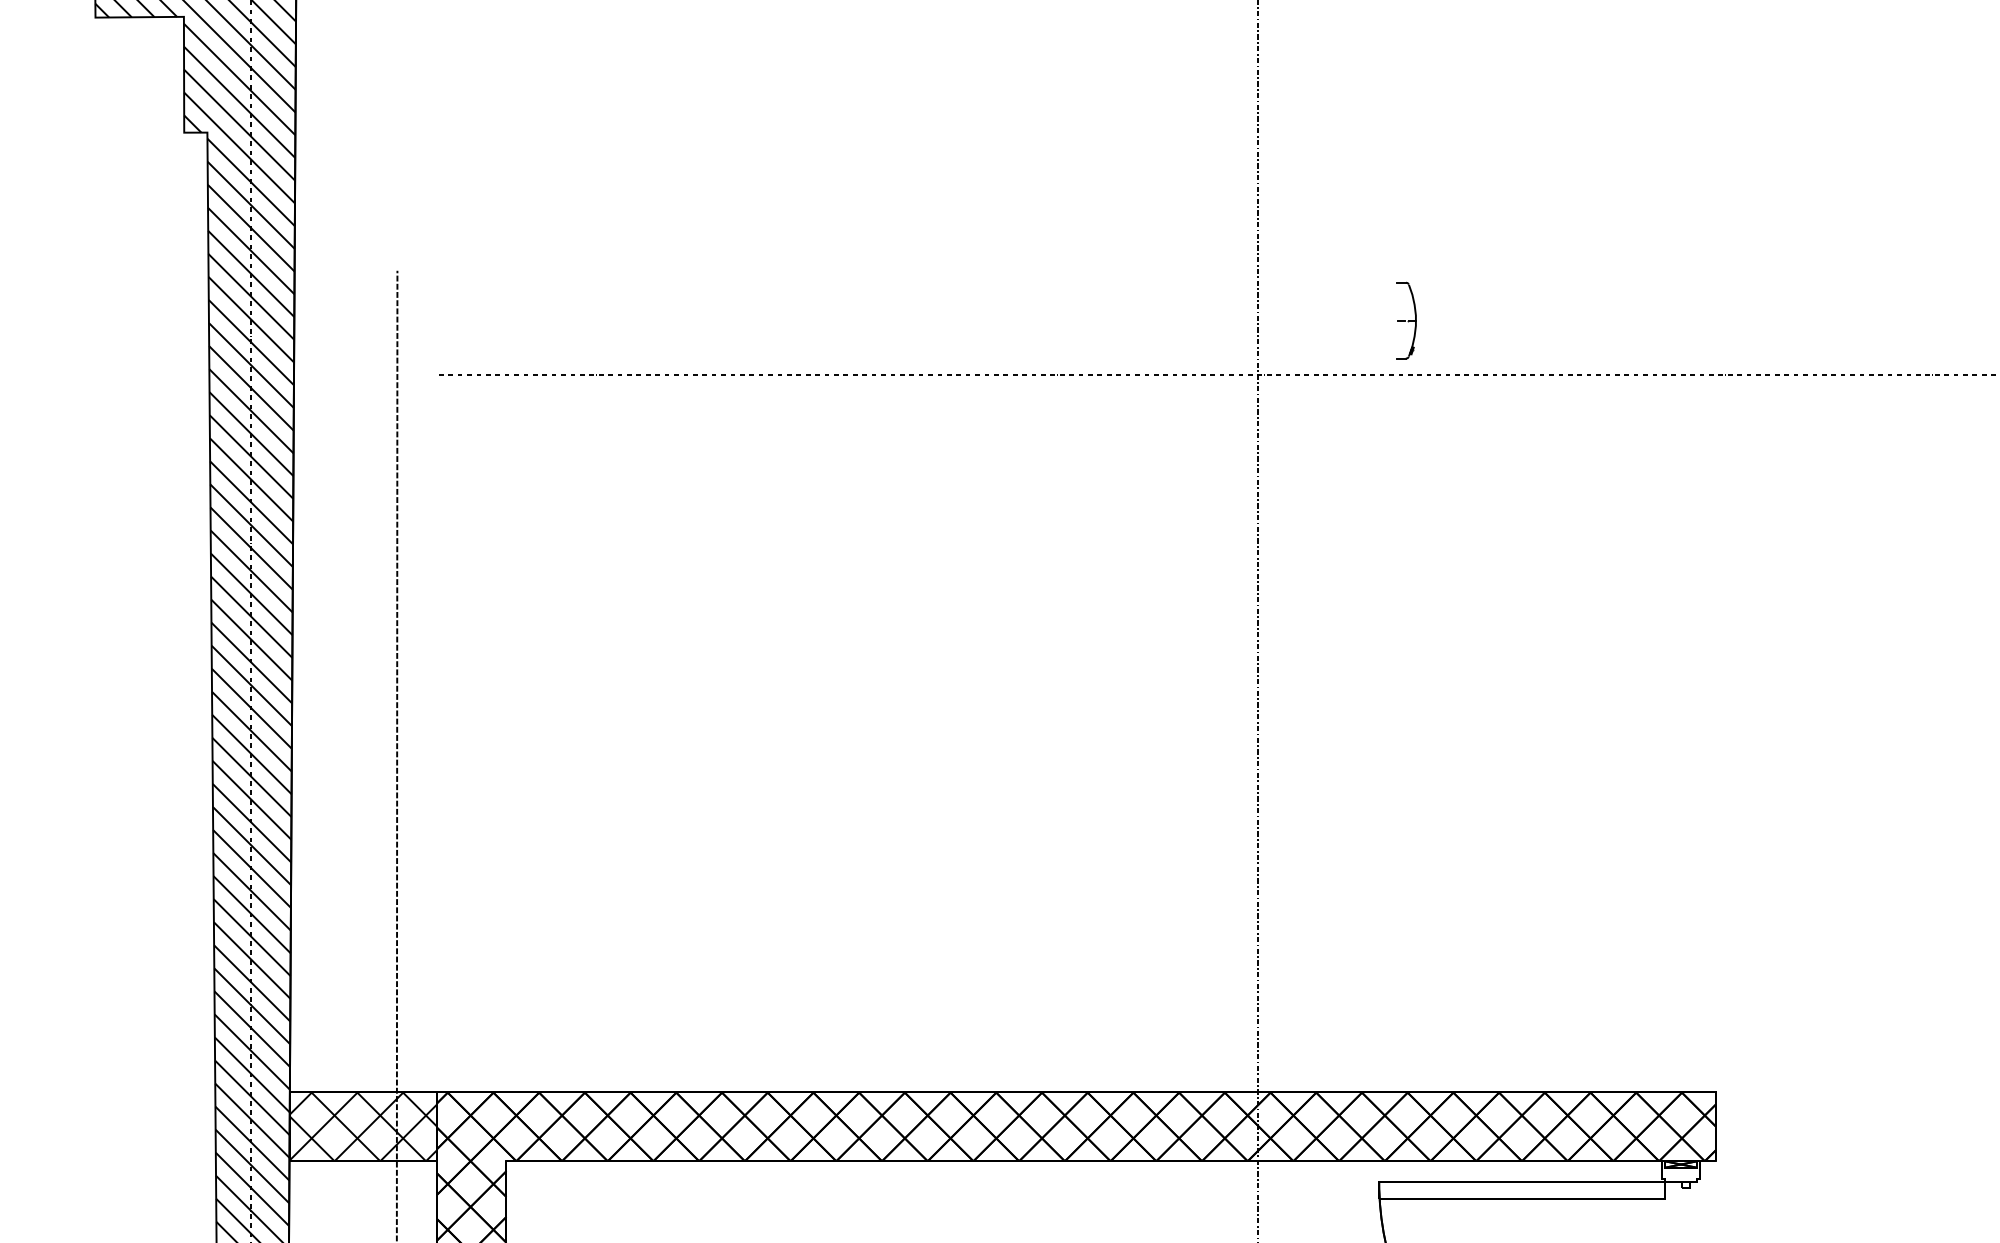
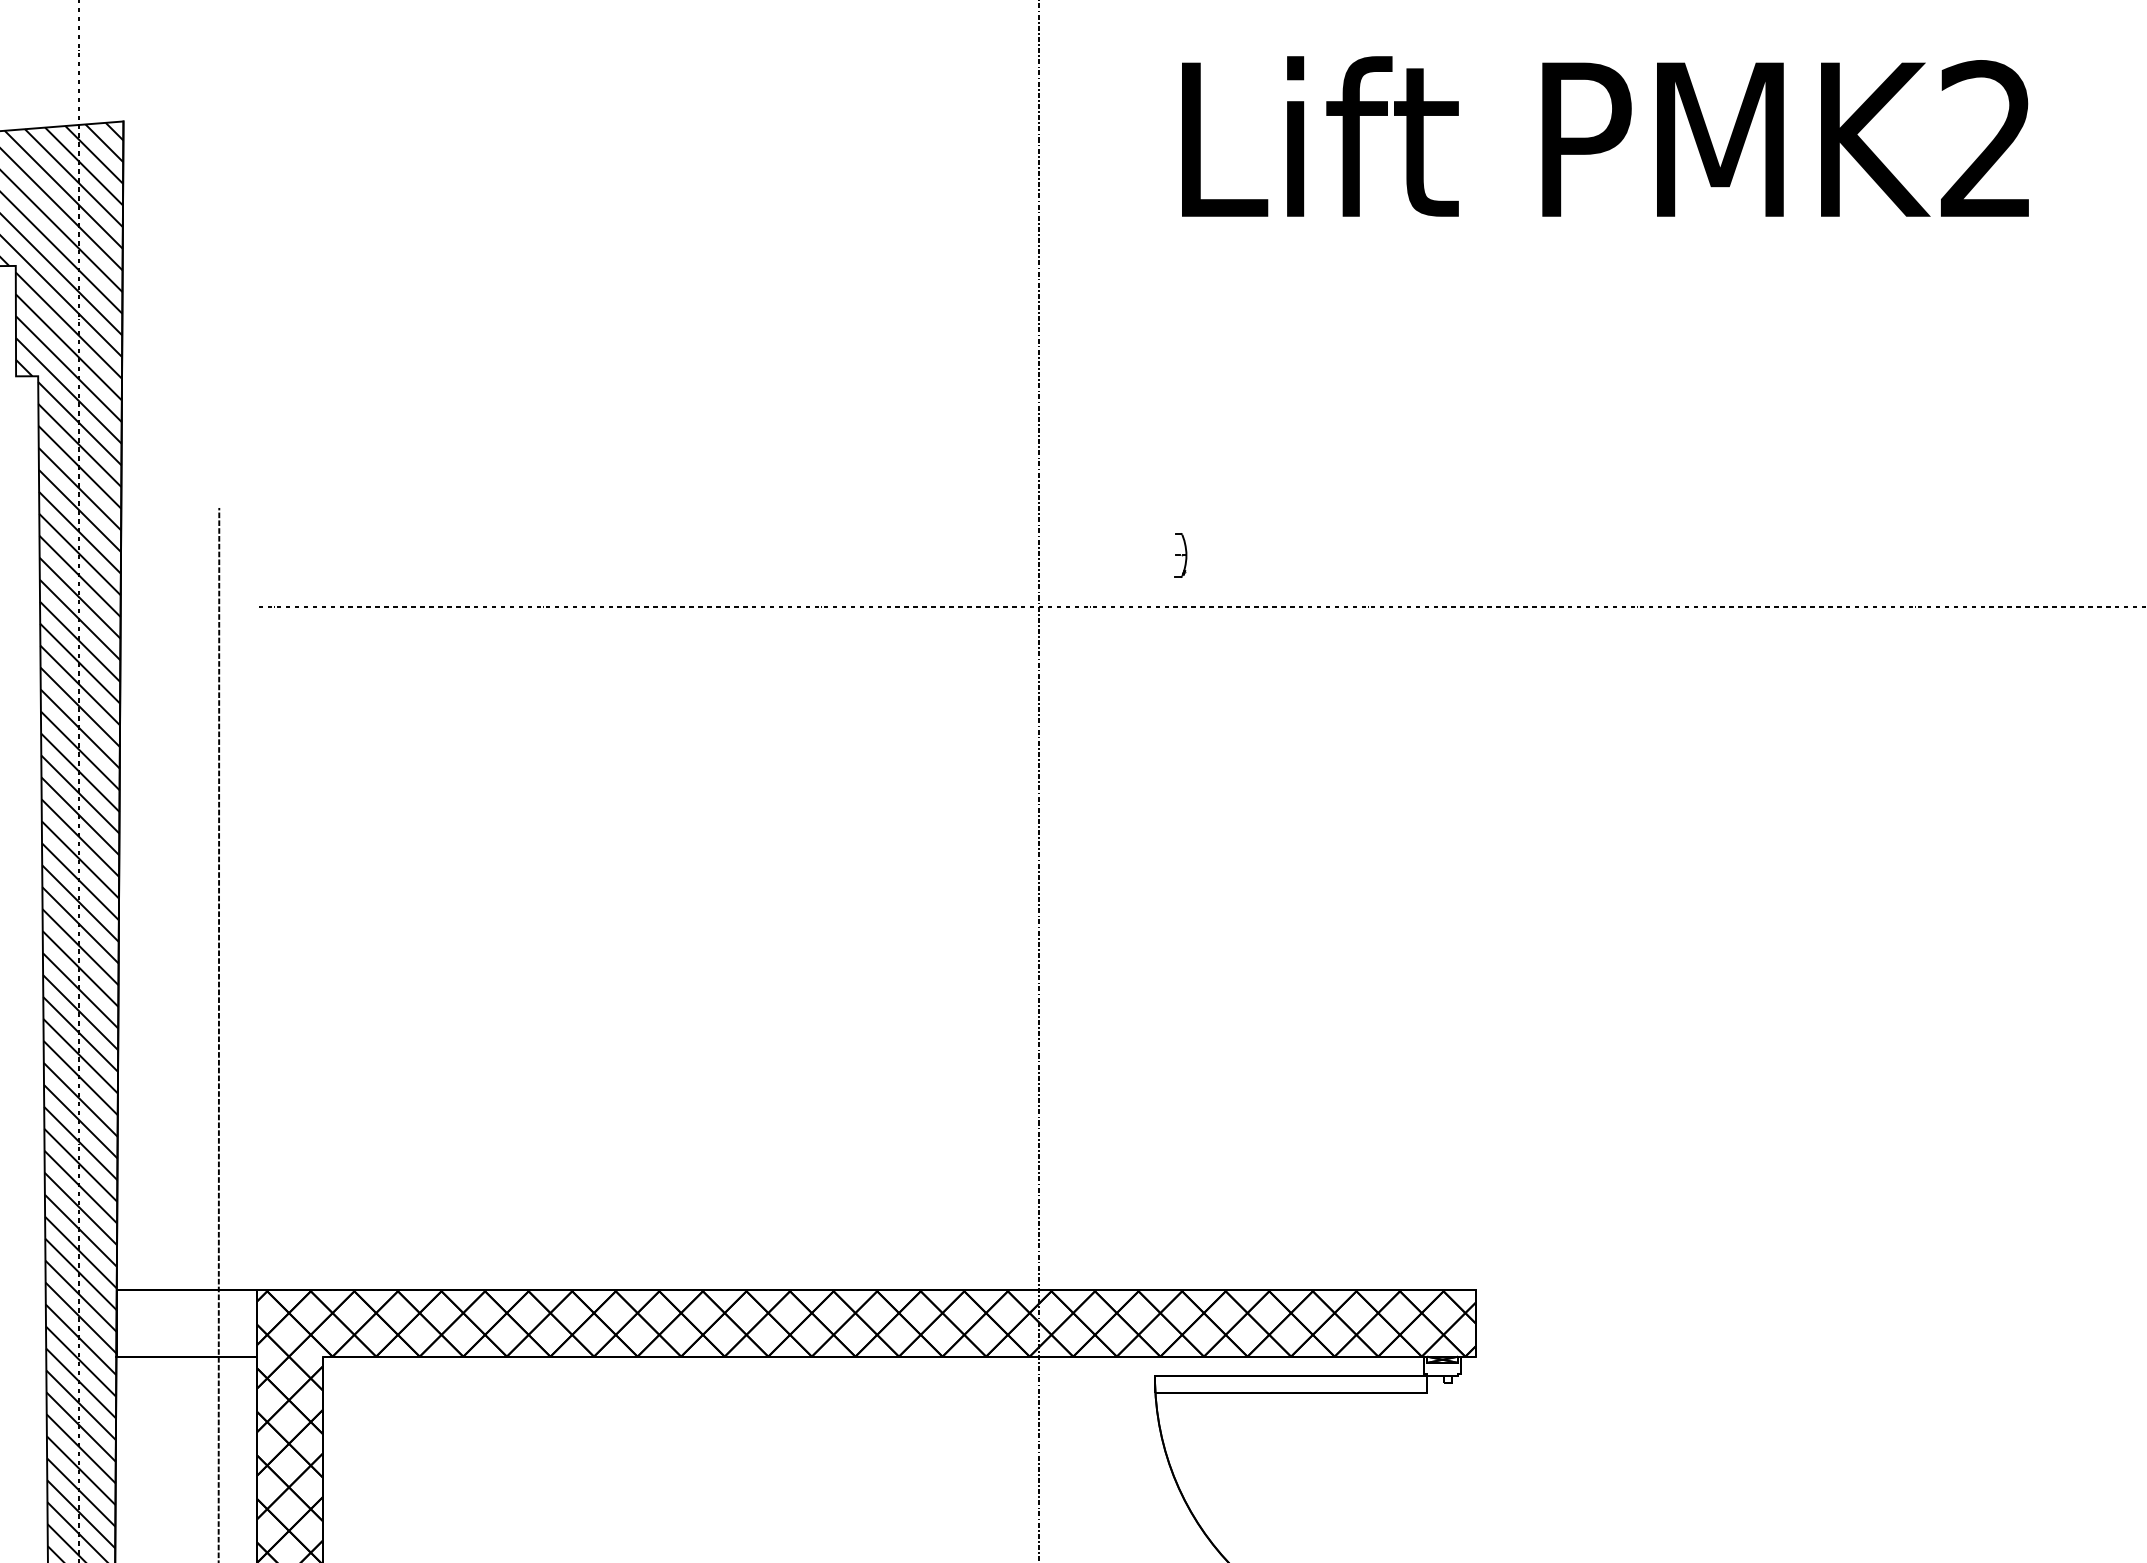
part: (1405, 320) -> (1180, 555), size x0.6
hatch: (363, 1126) -> (186, 1323), removed

